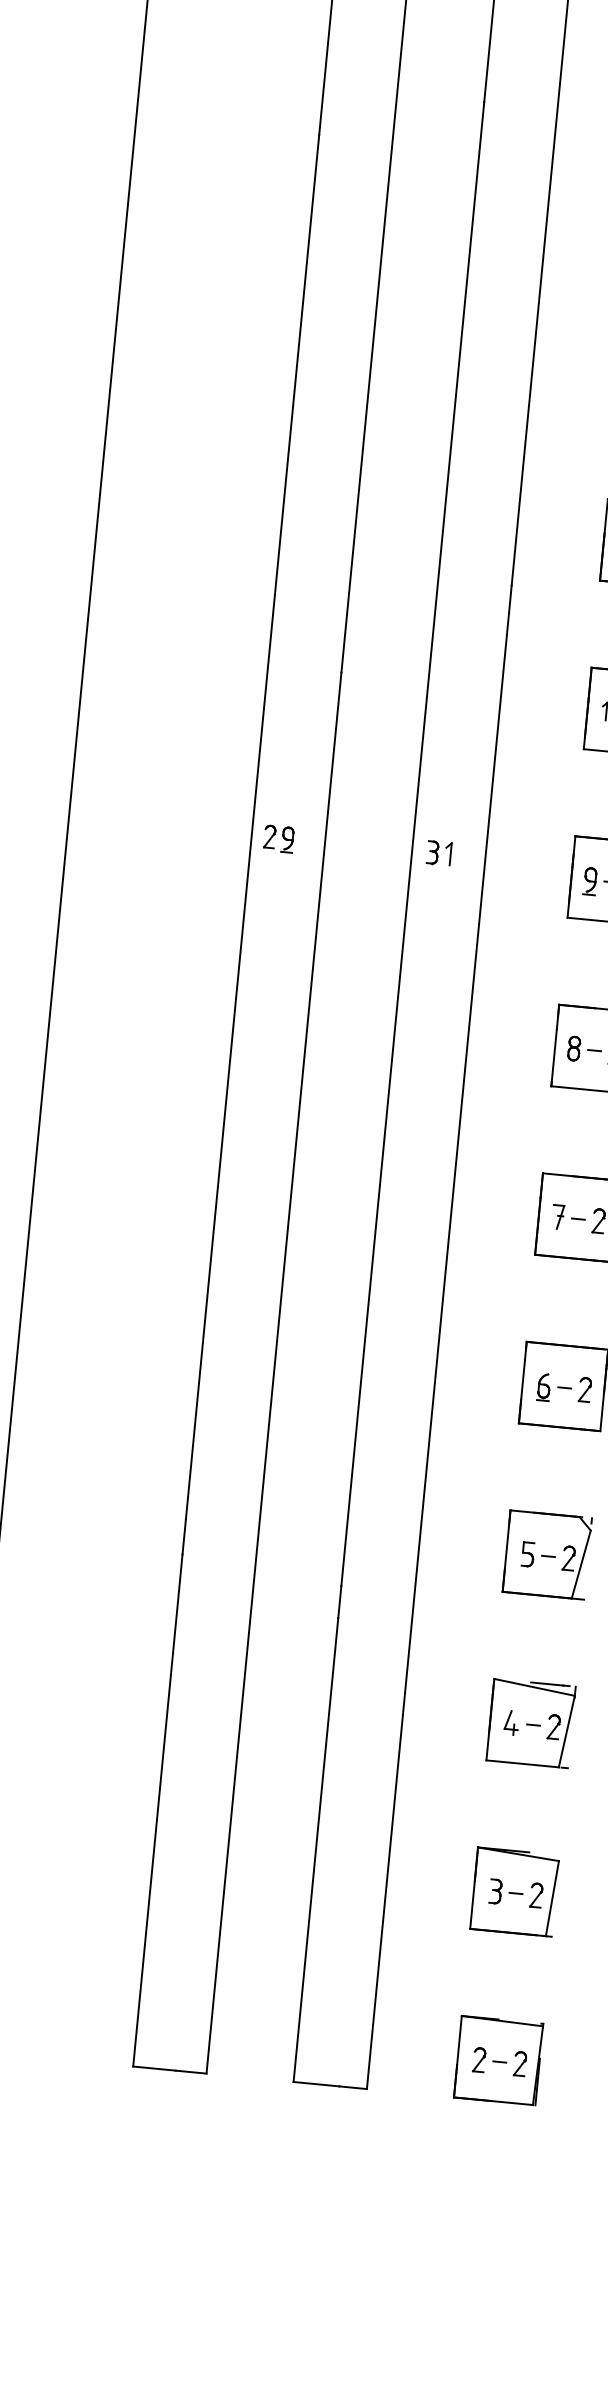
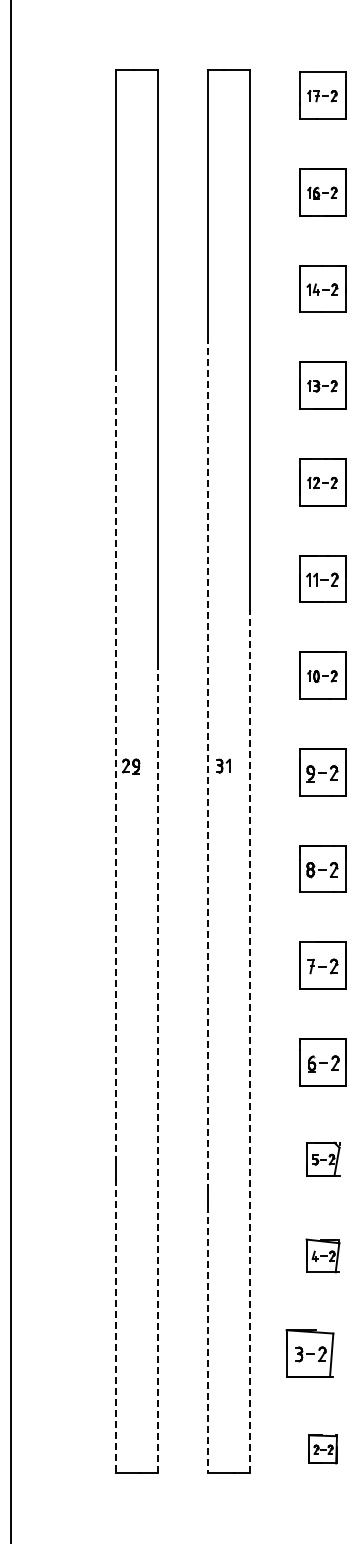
line: (252, 827) -> (115, 761), solid -> dashed
line: (412, 844) -> (207, 762), solid -> dashed
line: (439, 1335) -> (249, 1040), solid -> dashed
line: (273, 1372) -> (157, 1070), solid -> dashed
part: (548, 1553) -> (323, 1158), size x0.7
part: (530, 1722) -> (322, 1255), size x0.7
line: (157, 1810) -> (115, 1325), solid -> dashed
line: (315, 1851) -> (207, 1340), solid -> dashed
part: (514, 1891) -> (309, 1353), moved
part: (497, 2060) -> (322, 1449), size x0.6

